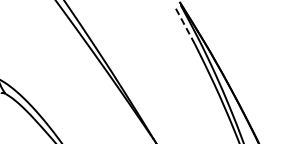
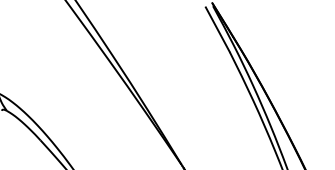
line: (184, 24) -> (217, 29), dashed -> solid

